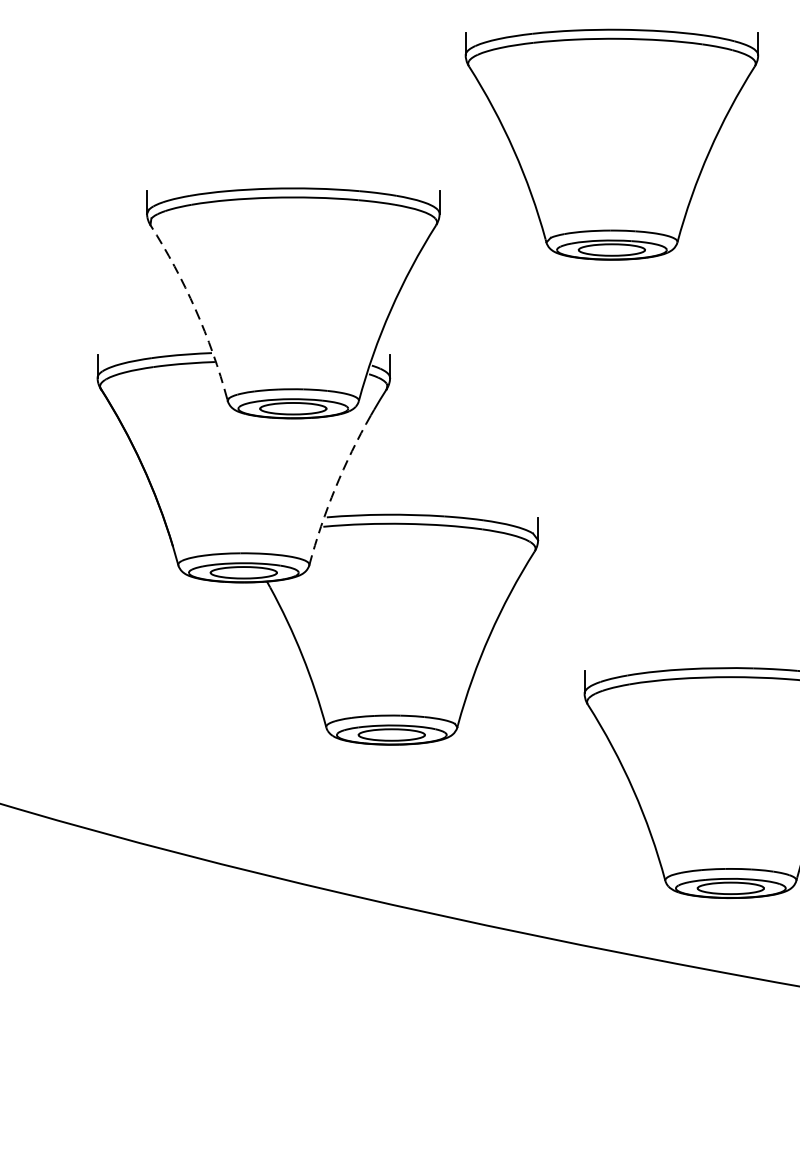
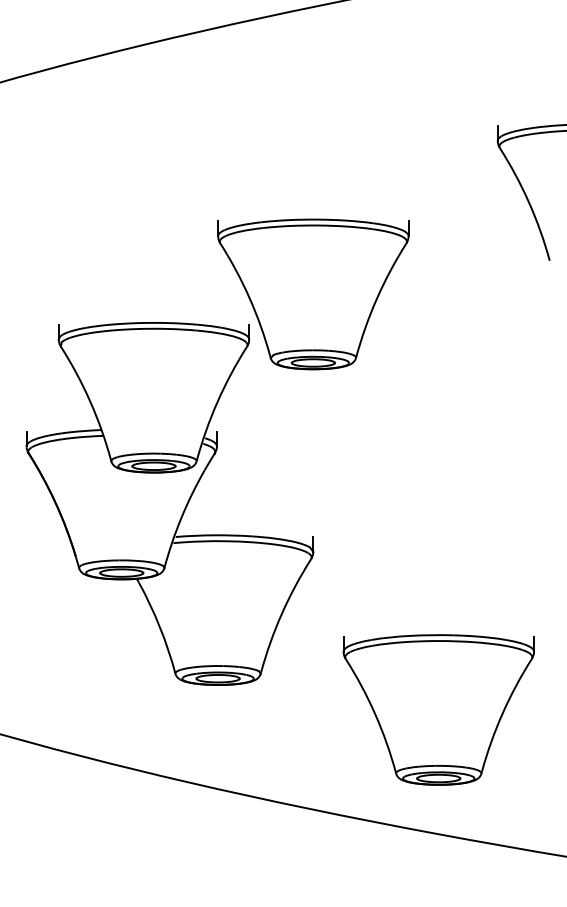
part: (612, 144) -> (313, 294), moved
arc: (195, 309) -> (90, 401), dashed -> solid
arc: (335, 488) -> (181, 518), dashed -> solid

